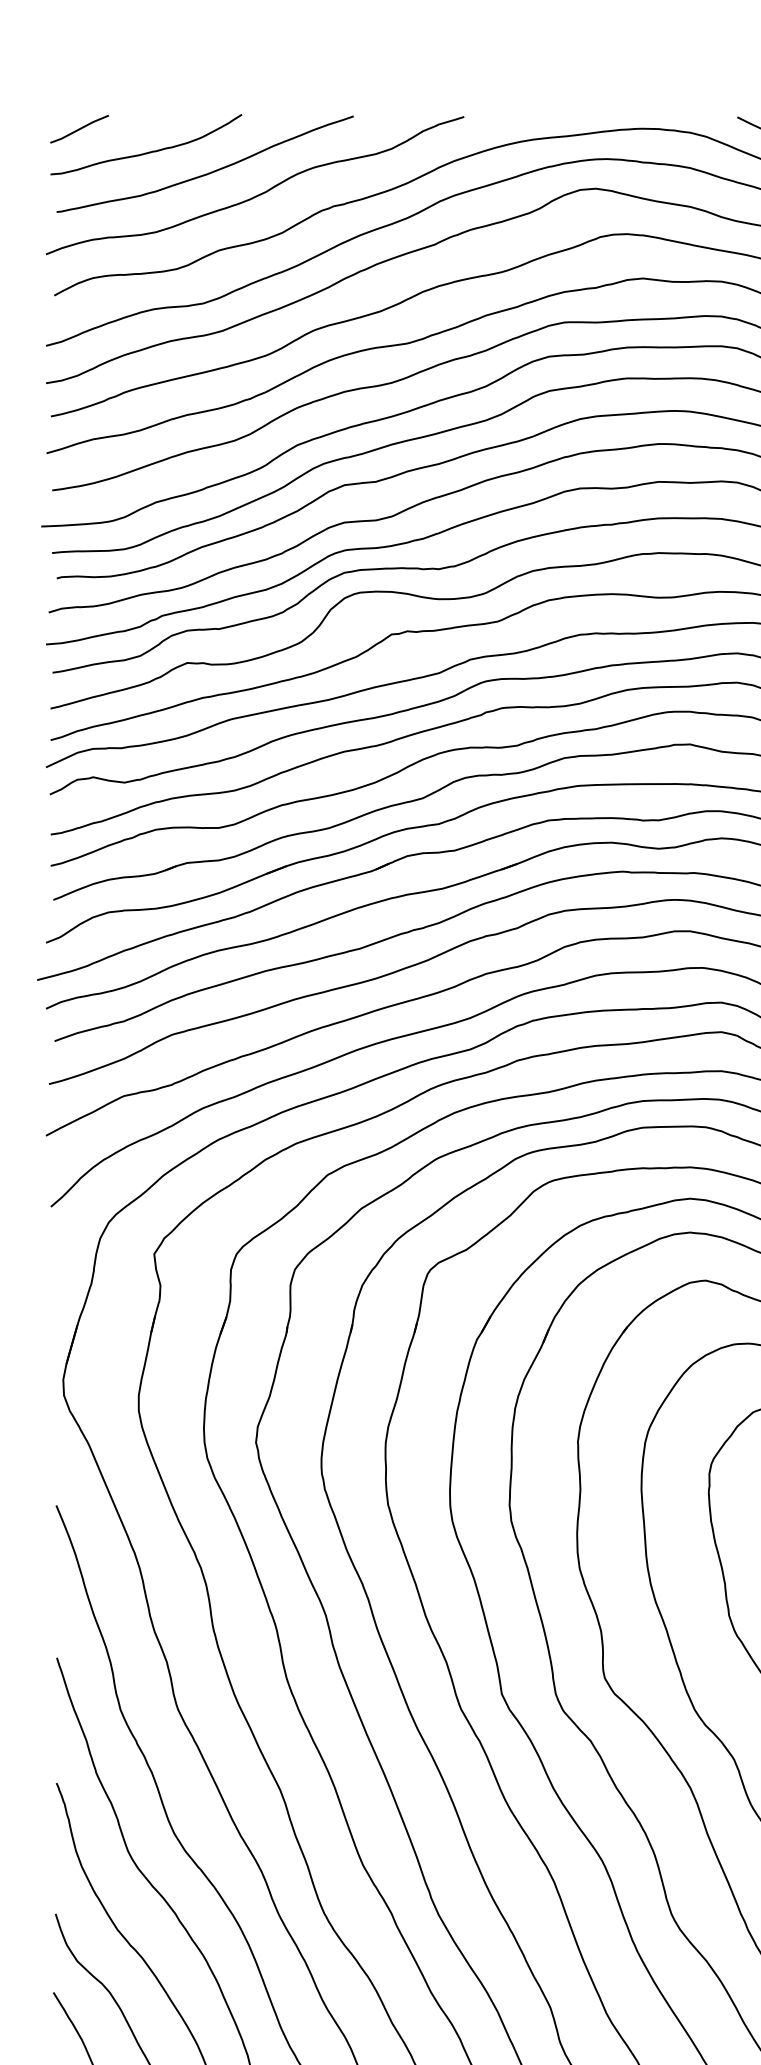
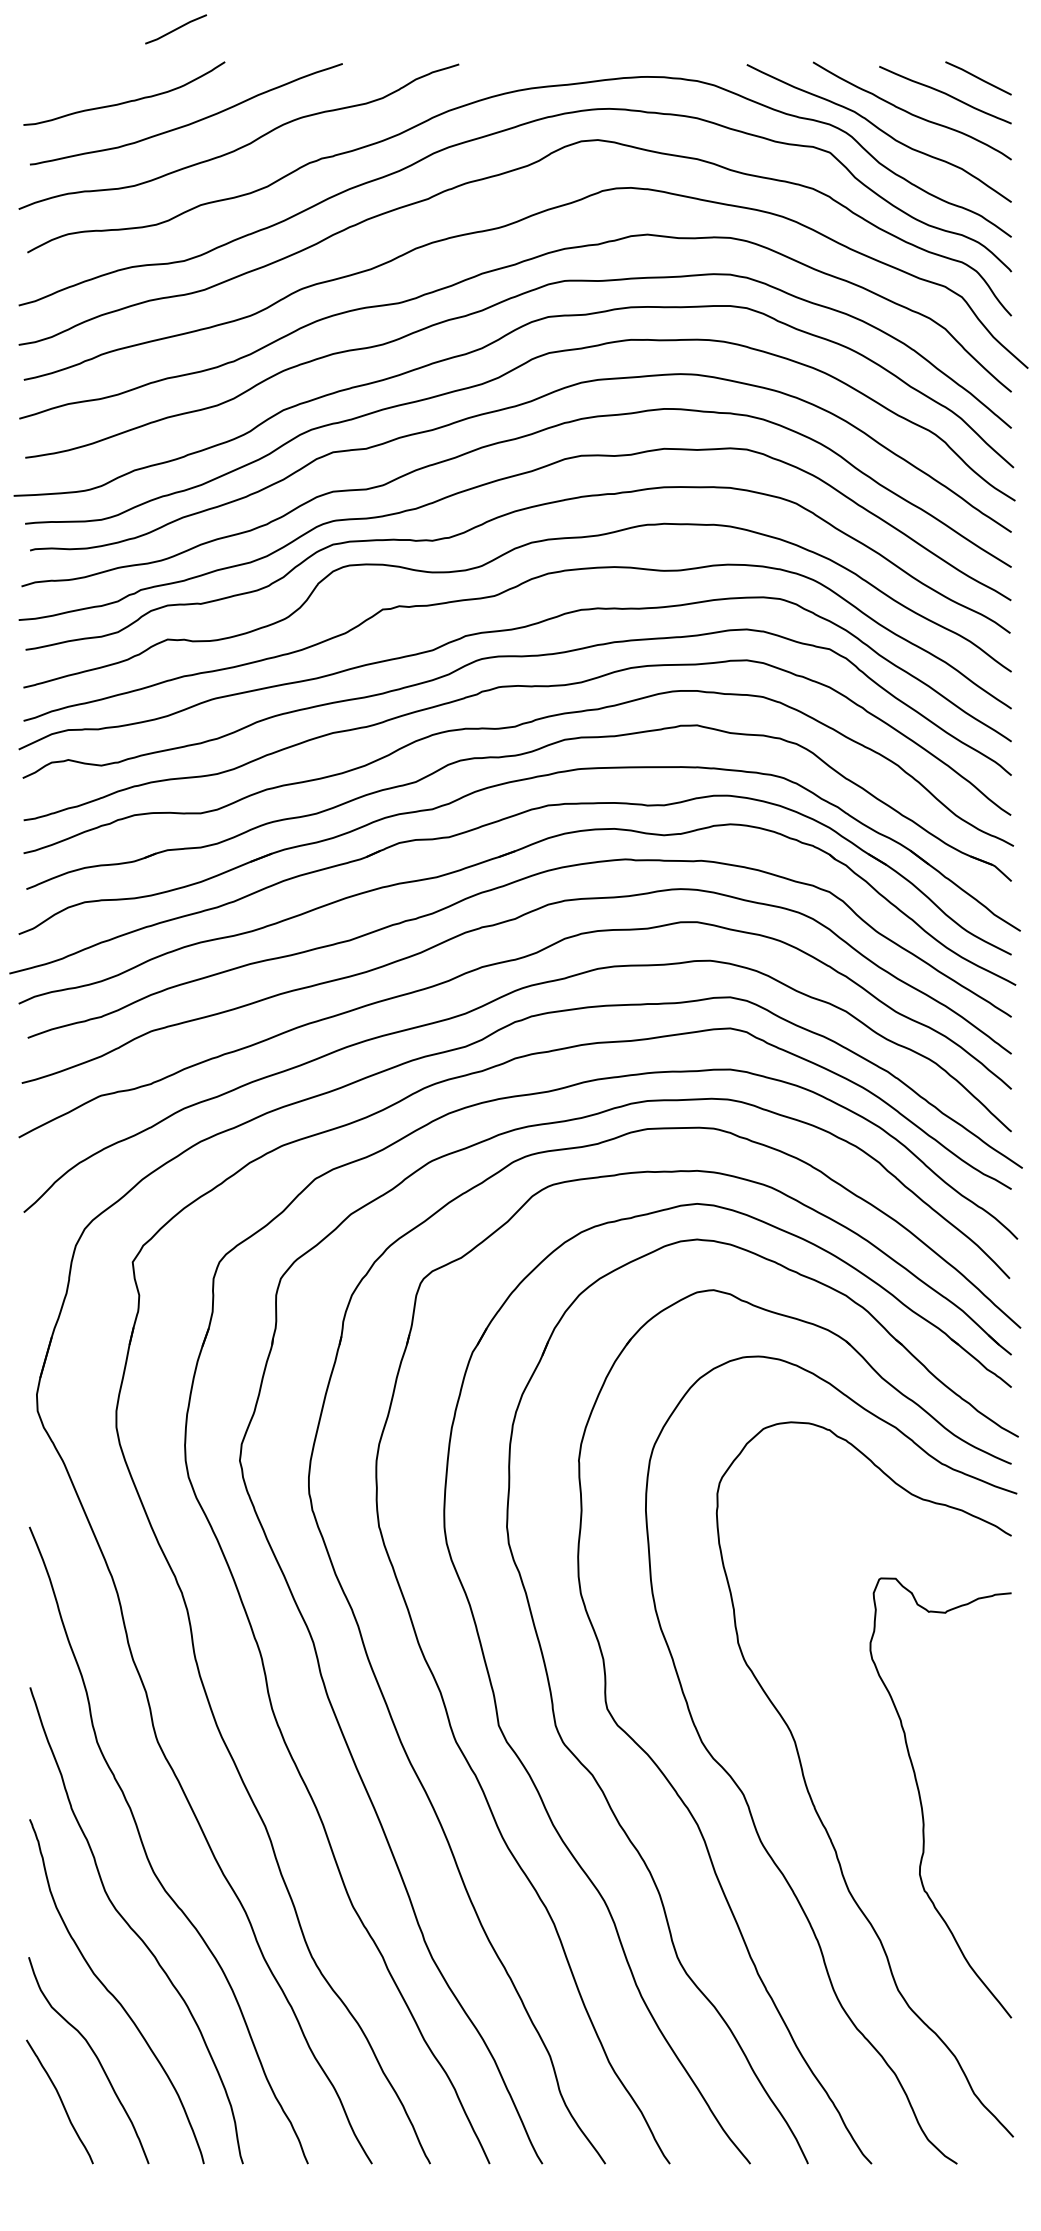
line: (79, 129) -> (175, 29), moved

